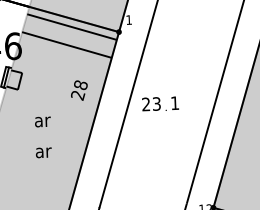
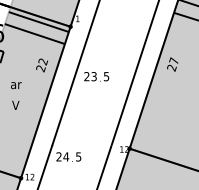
text: (79, 84) -> (42, 61), 28 -> 22
text: (174, 103) -> (106, 76), 1 -> 5
text: (42, 149) -> (15, 104), ar -> V

